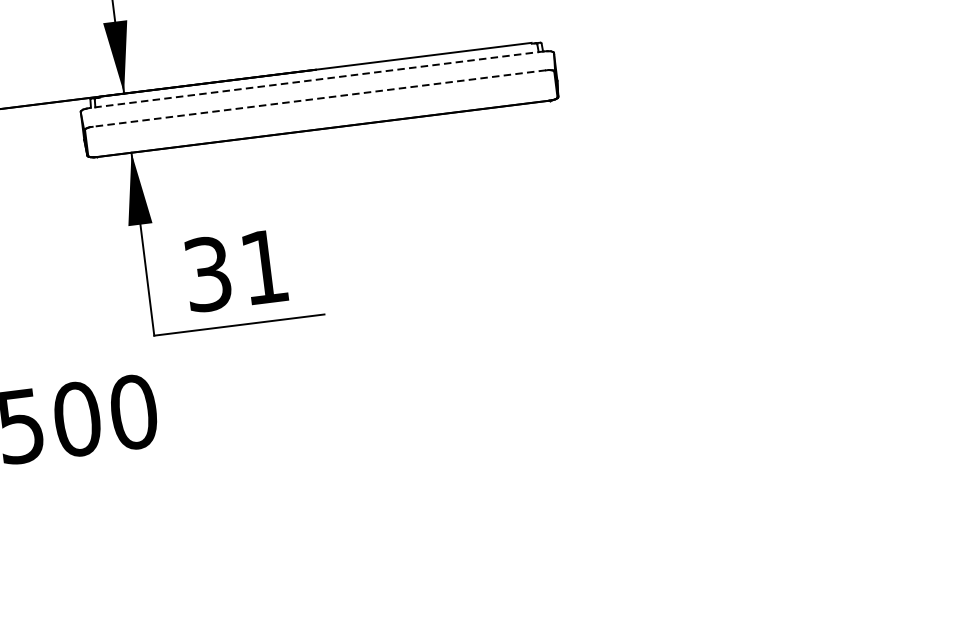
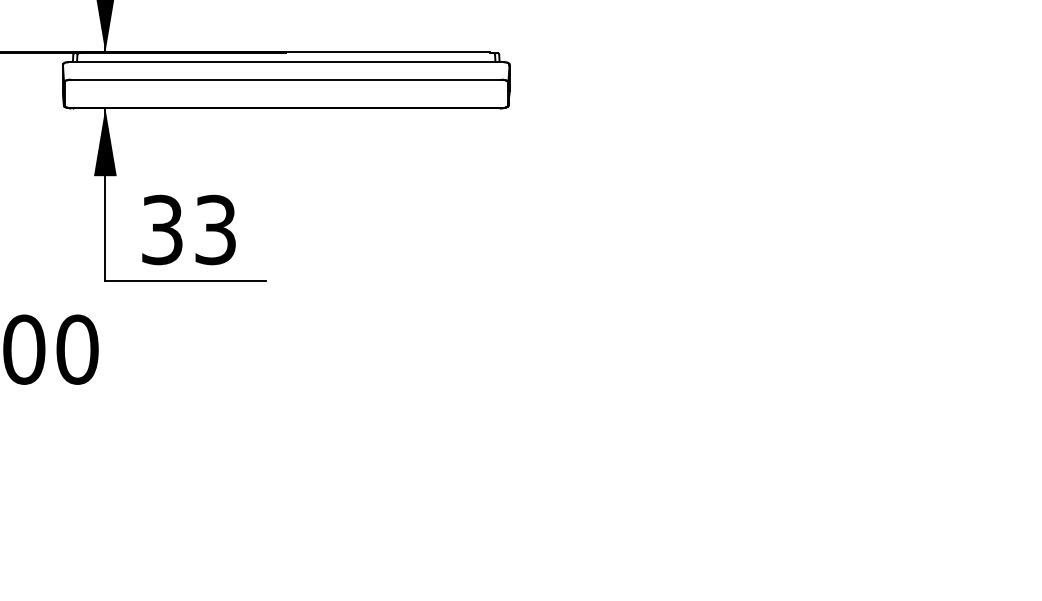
line: (317, 79) -> (286, 61), dashed -> solid
line: (319, 98) -> (286, 79), dashed -> solid
text: (264, 266) -> (215, 229), 31 -> 33

